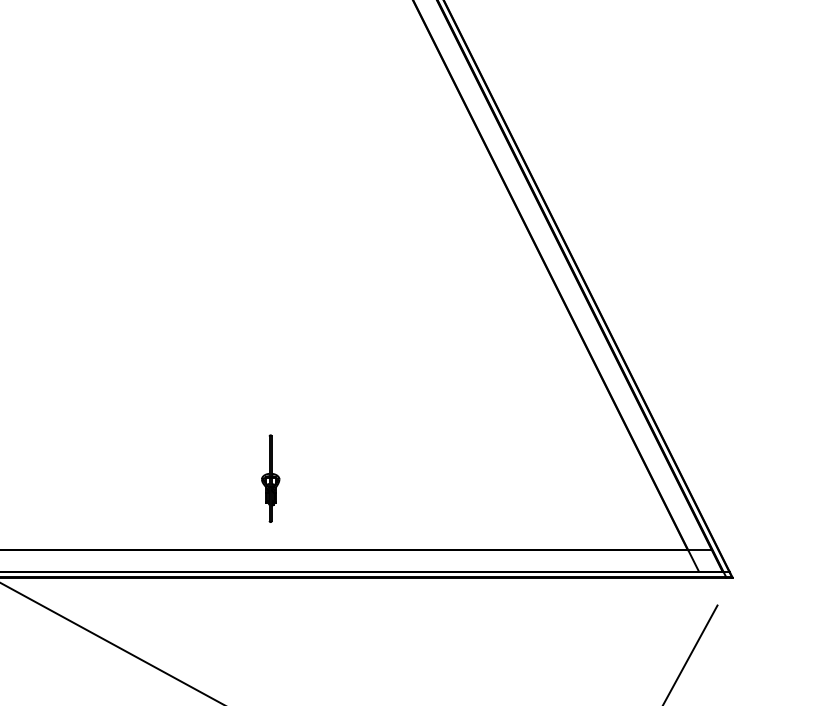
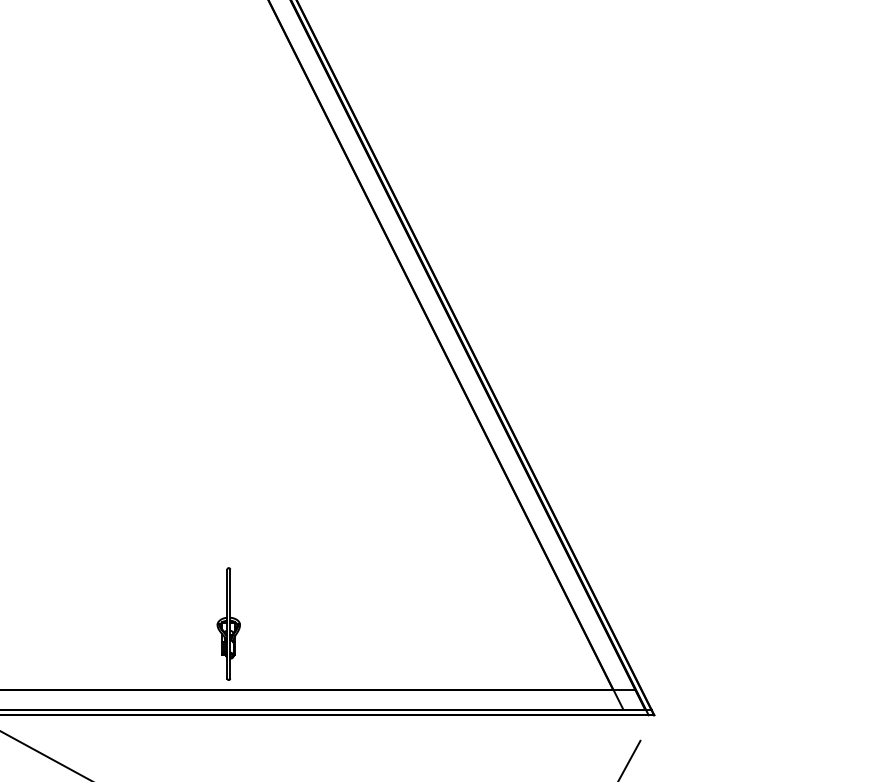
part: (270, 478) -> (228, 623), size x1.4

